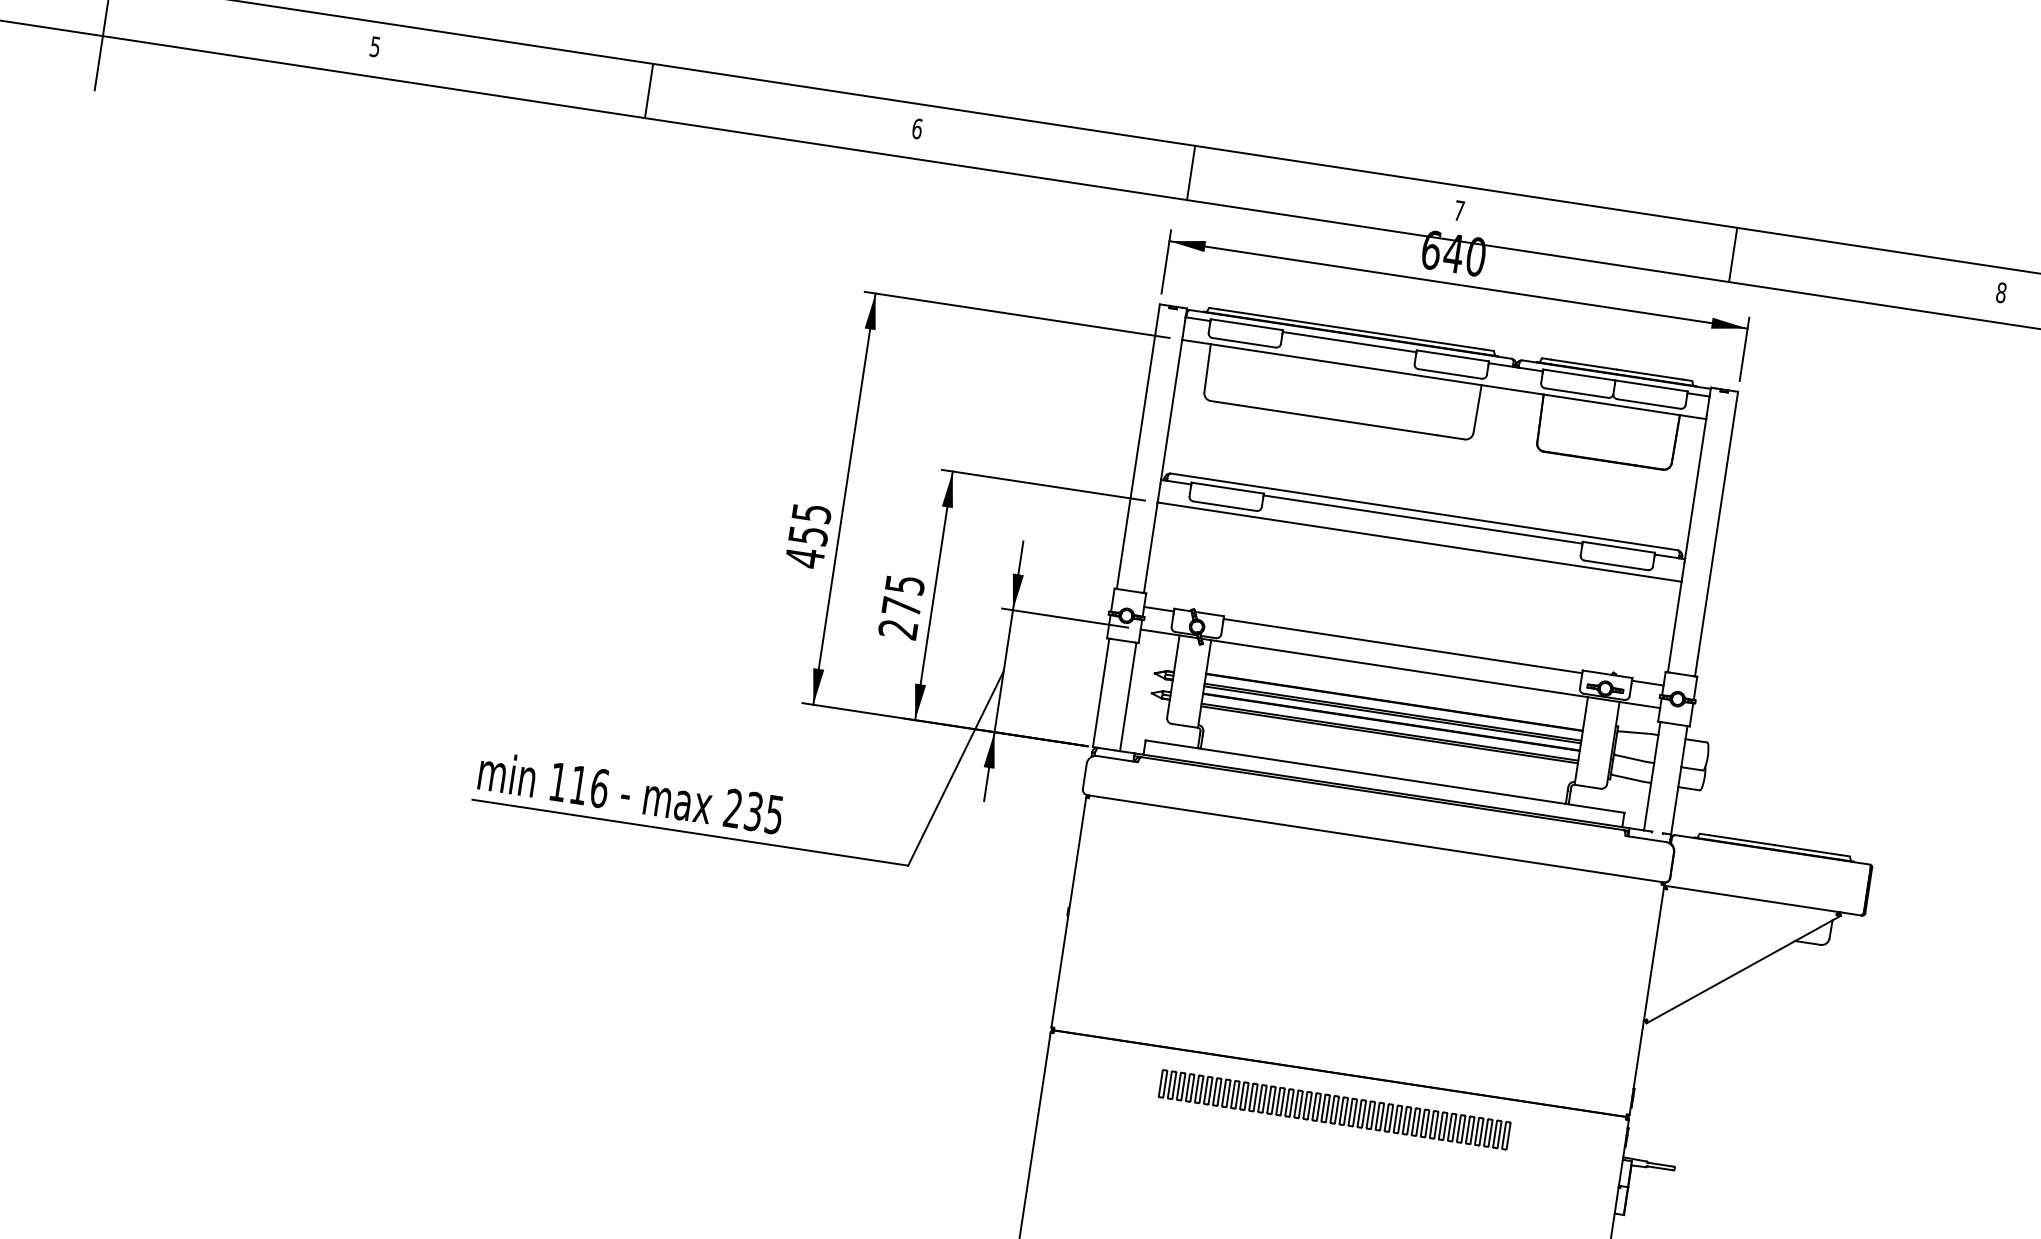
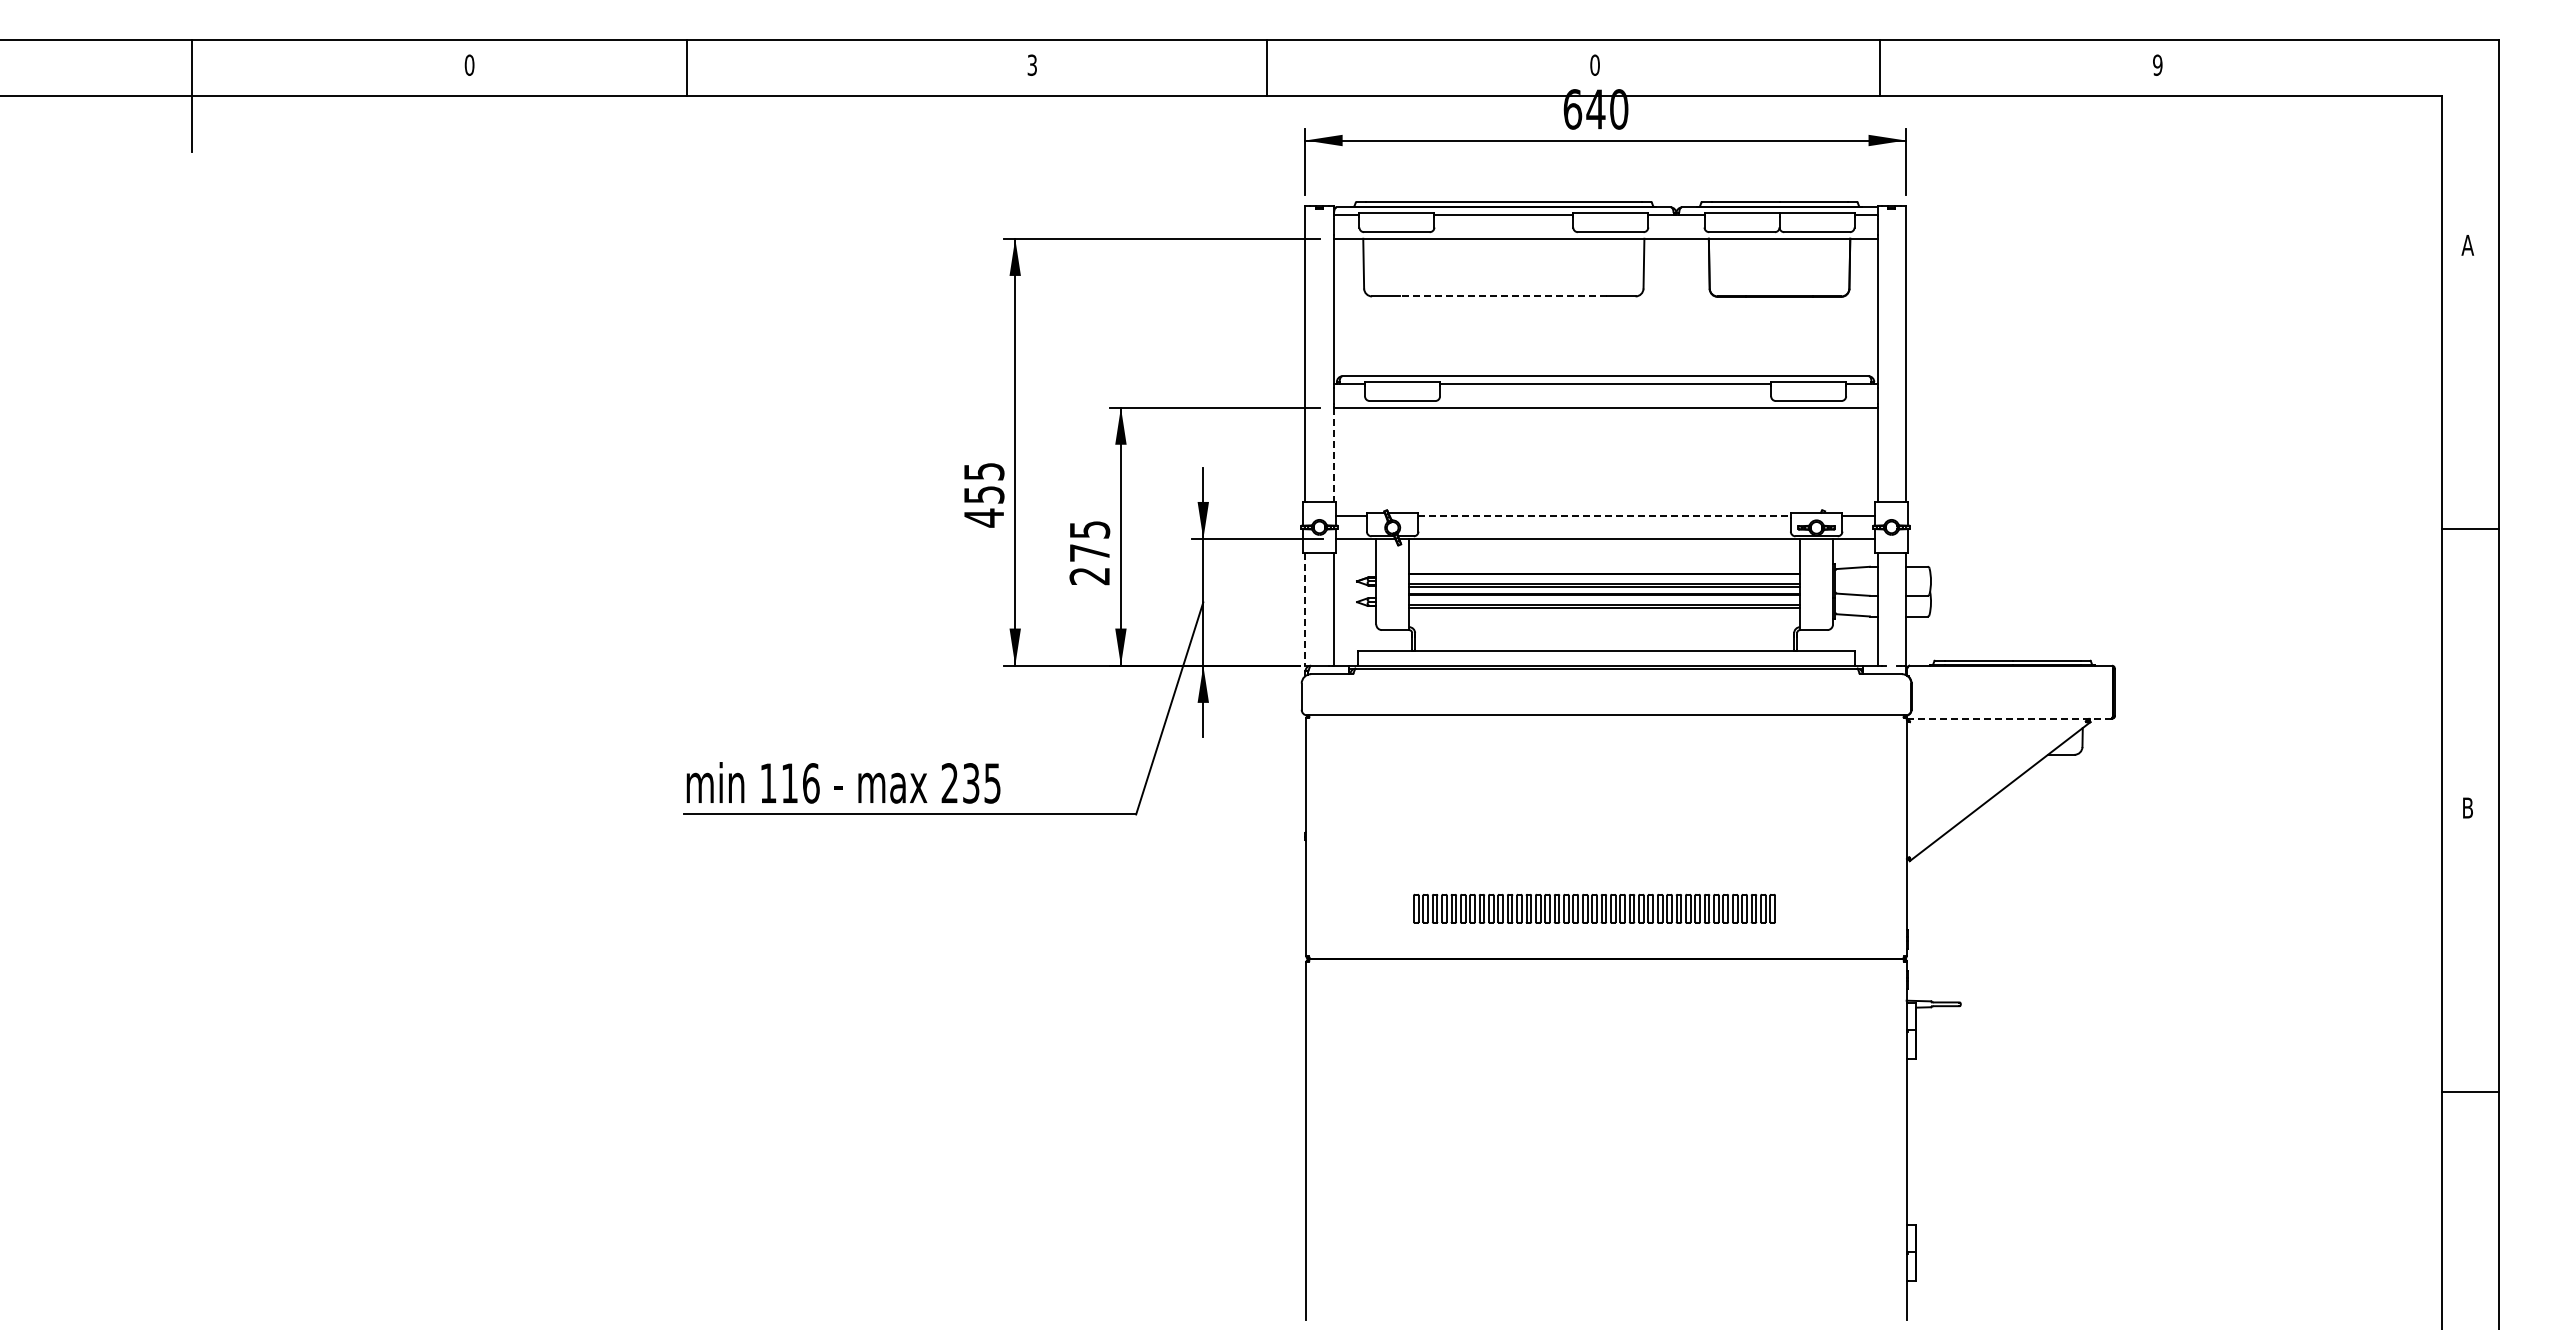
text: (375, 46) -> (469, 64), 5 -> 0
line: (649, 90) -> (687, 67), moved
text: (917, 128) -> (1032, 64), 6 -> 3
line: (1190, 172) -> (1266, 67), moved
text: (1458, 210) -> (1594, 64), 7 -> 0
text: (2001, 292) -> (2157, 64), 8 -> 9
line: (1337, 420) -> (1503, 296), solid -> dashed
line: (1150, 547) -> (1333, 454), solid -> dashed
line: (1403, 646) -> (1605, 515), solid -> dashed
line: (1101, 692) -> (1305, 609), solid -> dashed
line: (1763, 900) -> (2009, 718), solid -> dashed
part: (1334, 1109) -> (1594, 908), moved

